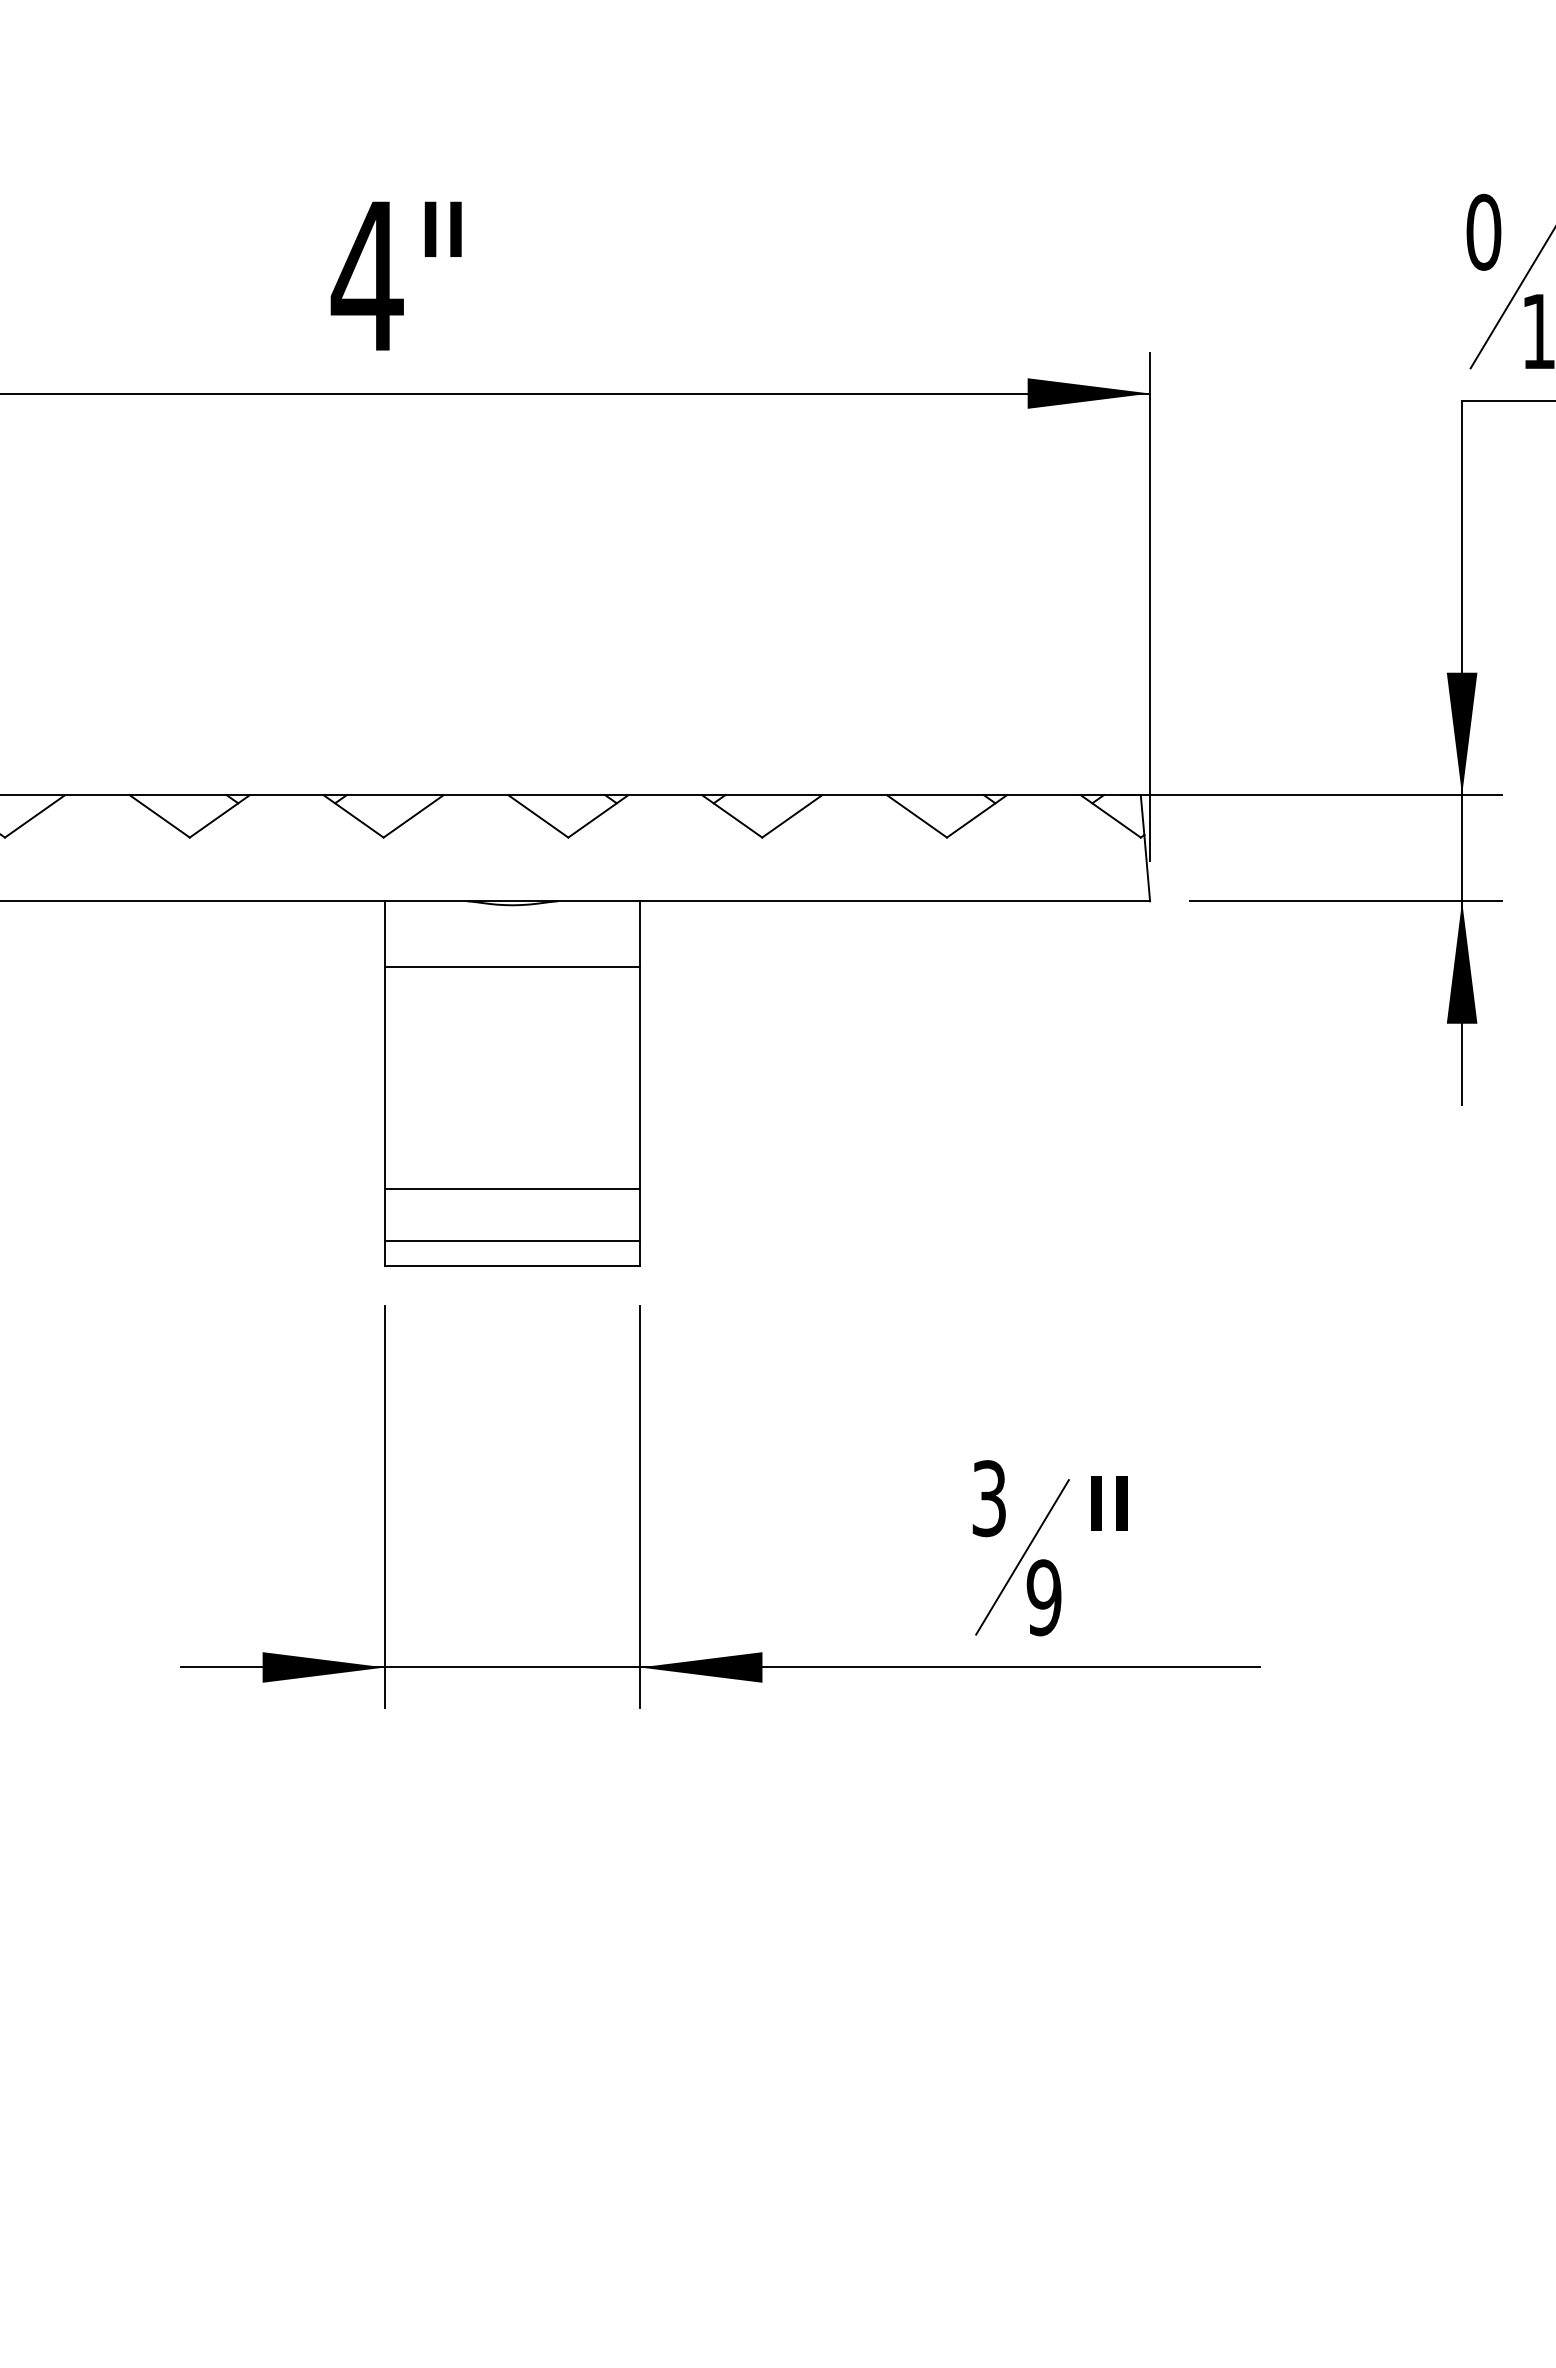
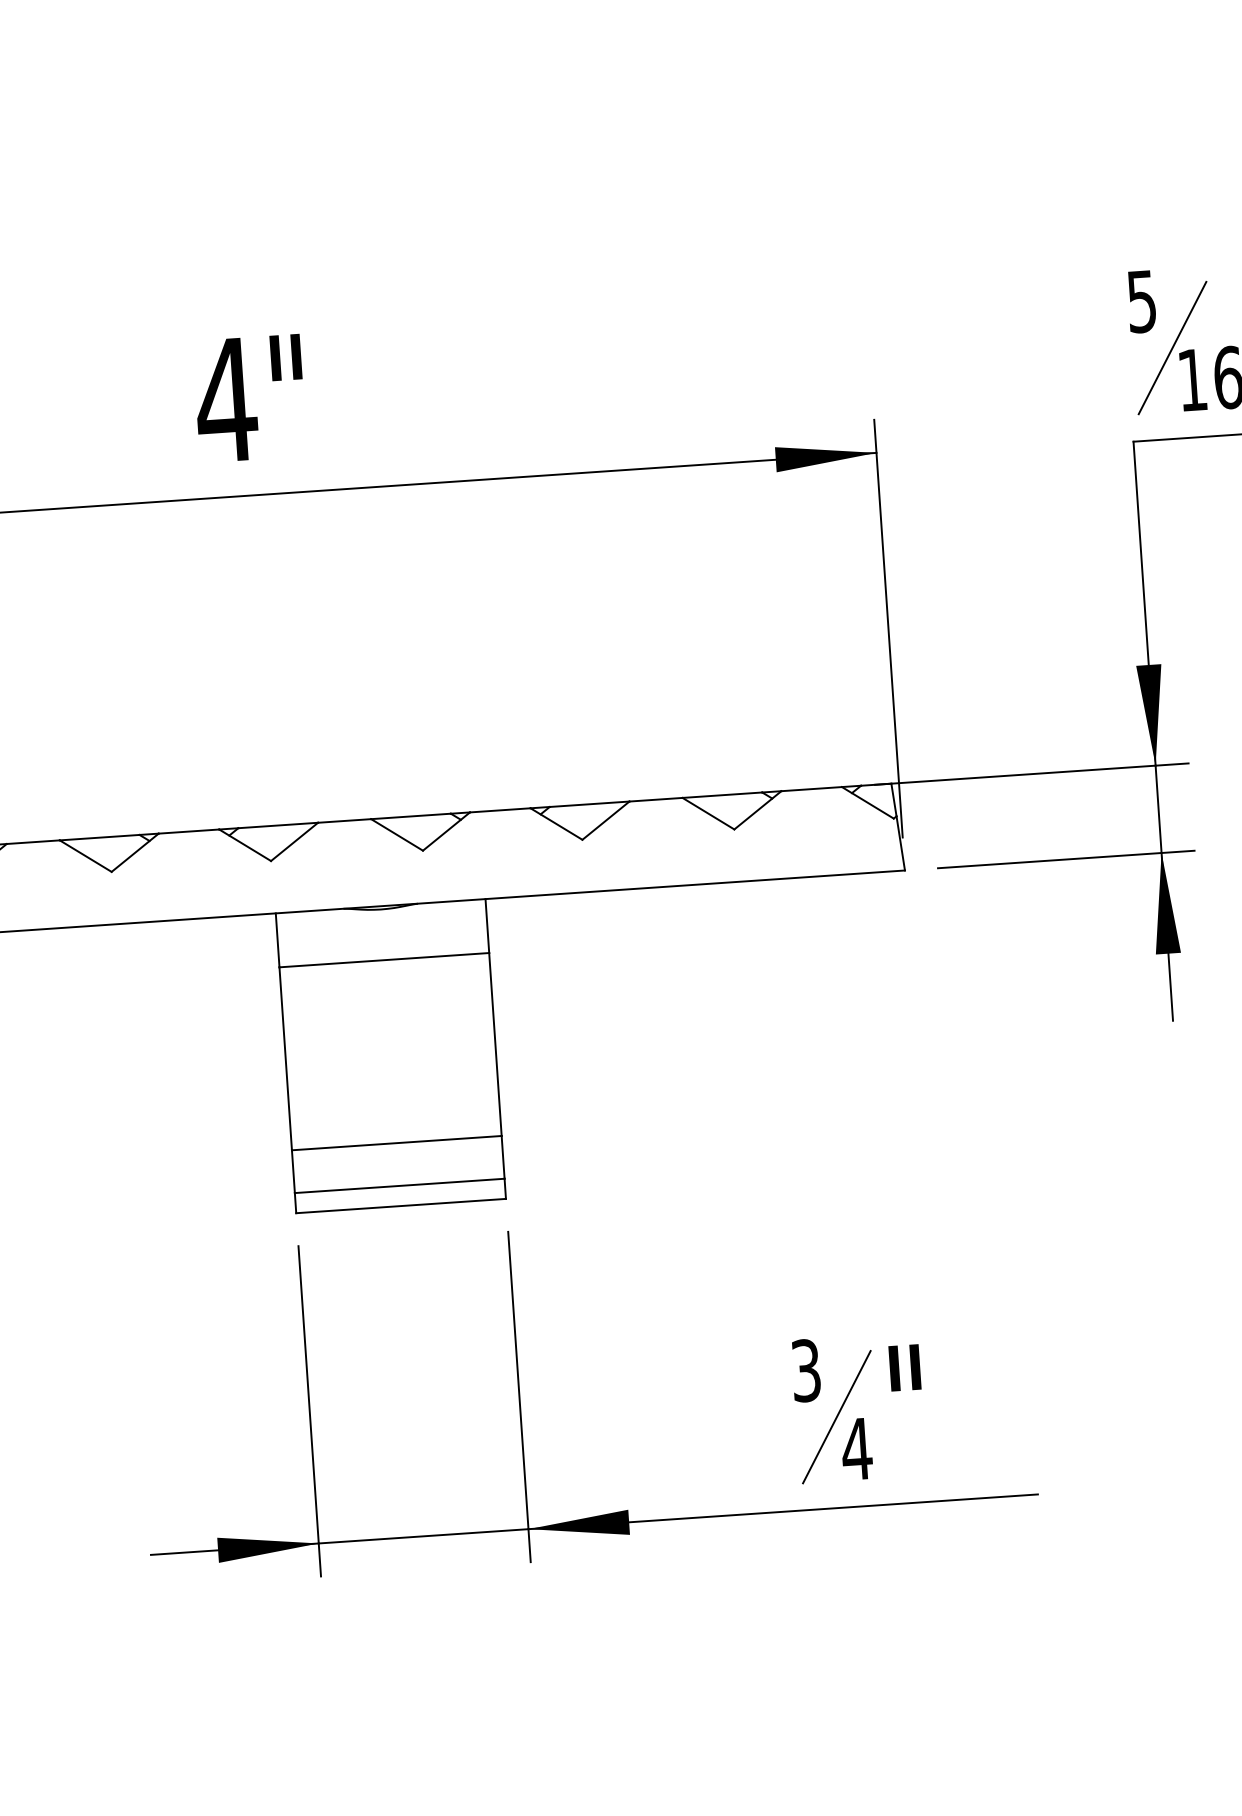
text: (1483, 231) -> (1141, 300), 0 -> 5
text: (1043, 1597) -> (856, 1448), 9 -> 4

